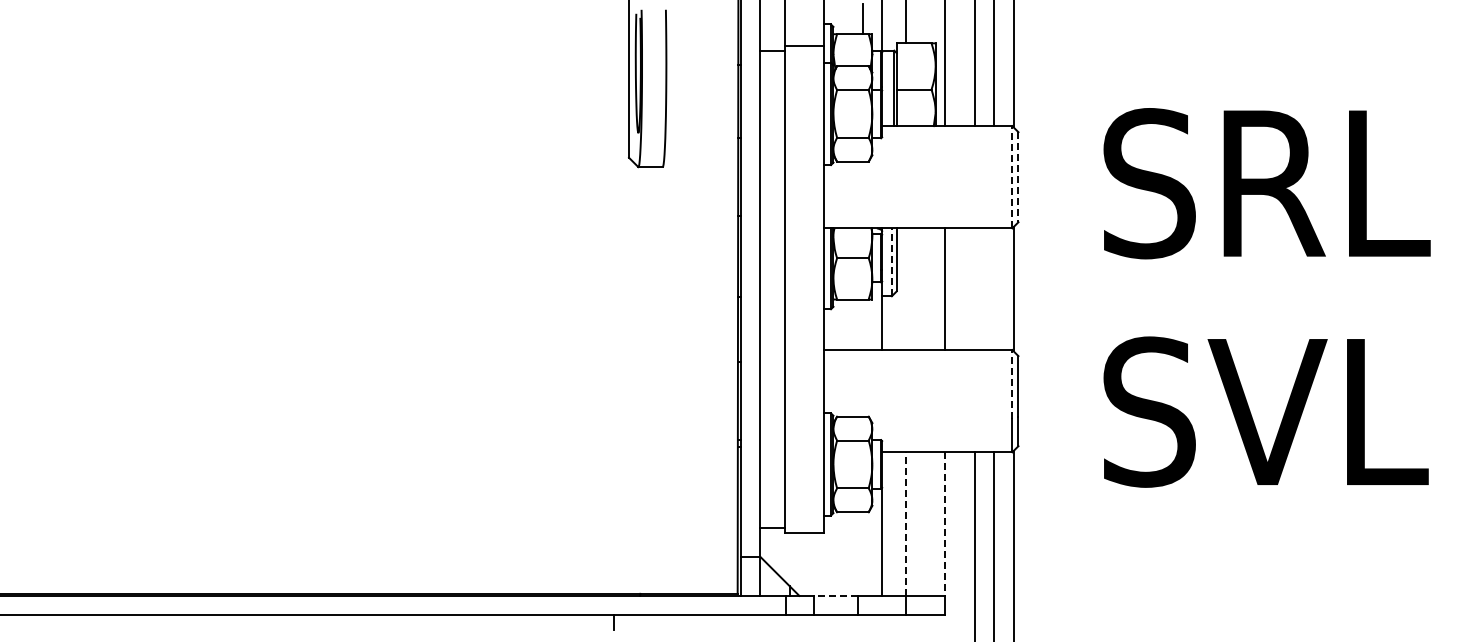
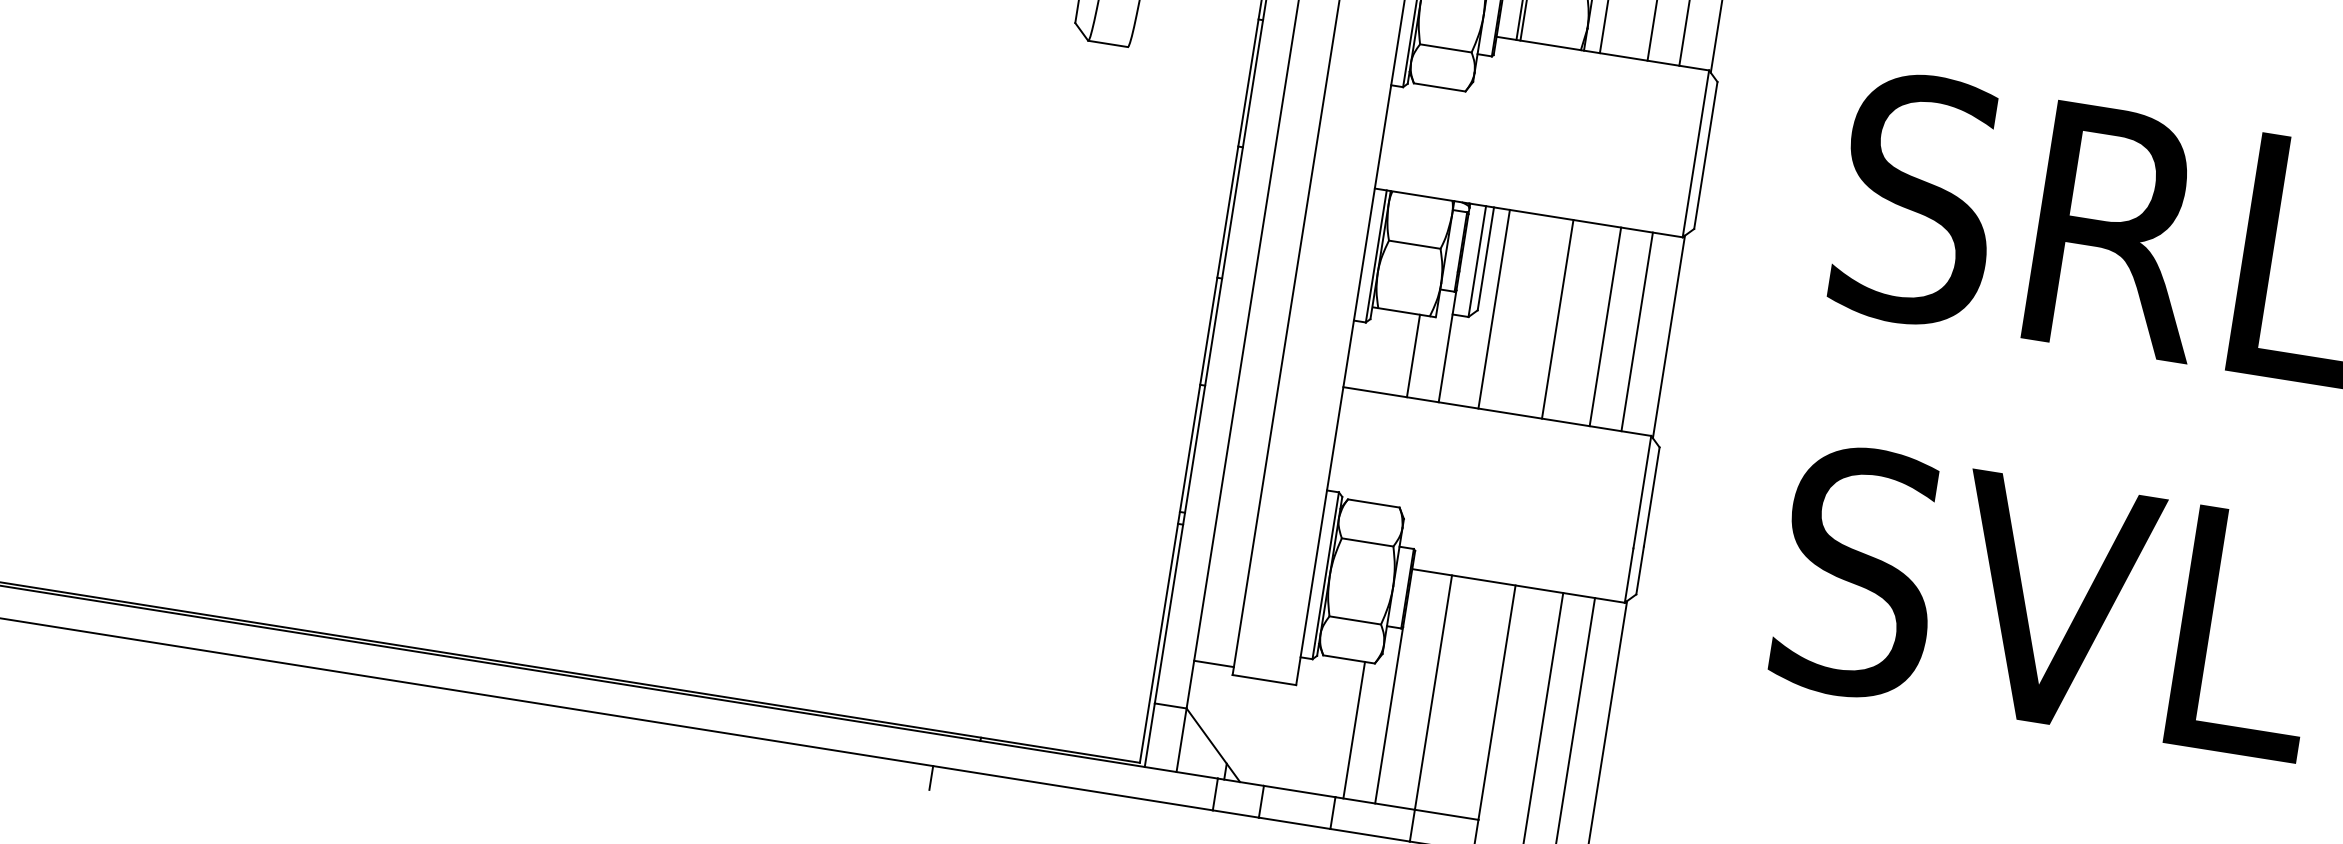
line: (1012, 176) -> (1696, 152), dashed -> solid
line: (1018, 177) -> (1705, 155), dashed -> solid
line: (891, 262) -> (1476, 261), dashed -> solid
line: (906, 289) -> (1494, 309), added
line: (974, 289) -> (1605, 327), added
line: (994, 289) -> (1637, 332), added
line: (862, 324) -> (1413, 355), added
line: (1012, 384) -> (1642, 492), dashed -> solid
line: (906, 524) -> (1433, 693), dashed -> solid
line: (945, 524) -> (1497, 703), dashed -> solid
line: (862, 553) -> (1354, 729), added
line: (835, 595) -> (1299, 790), dashed -> solid

